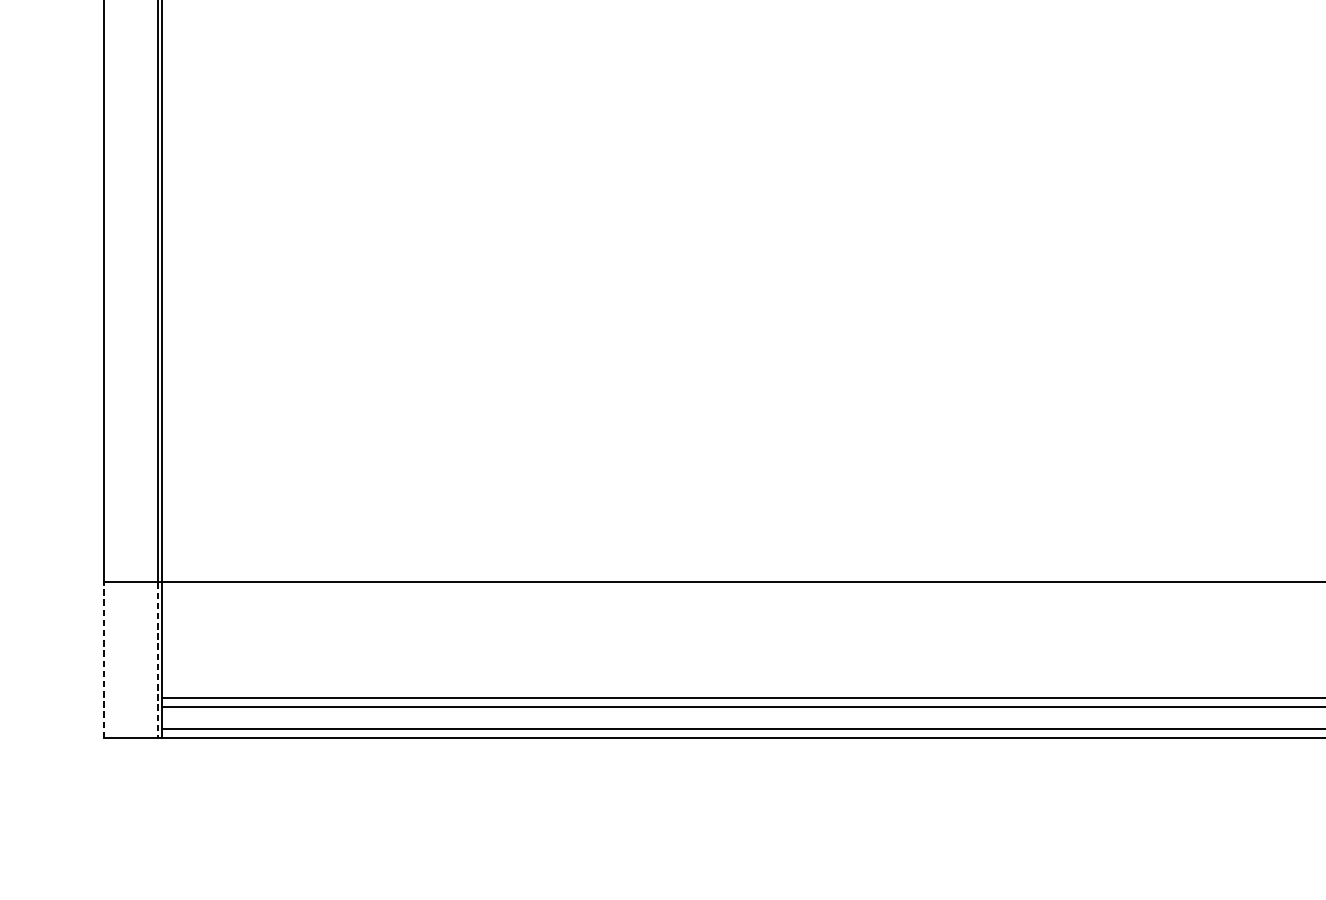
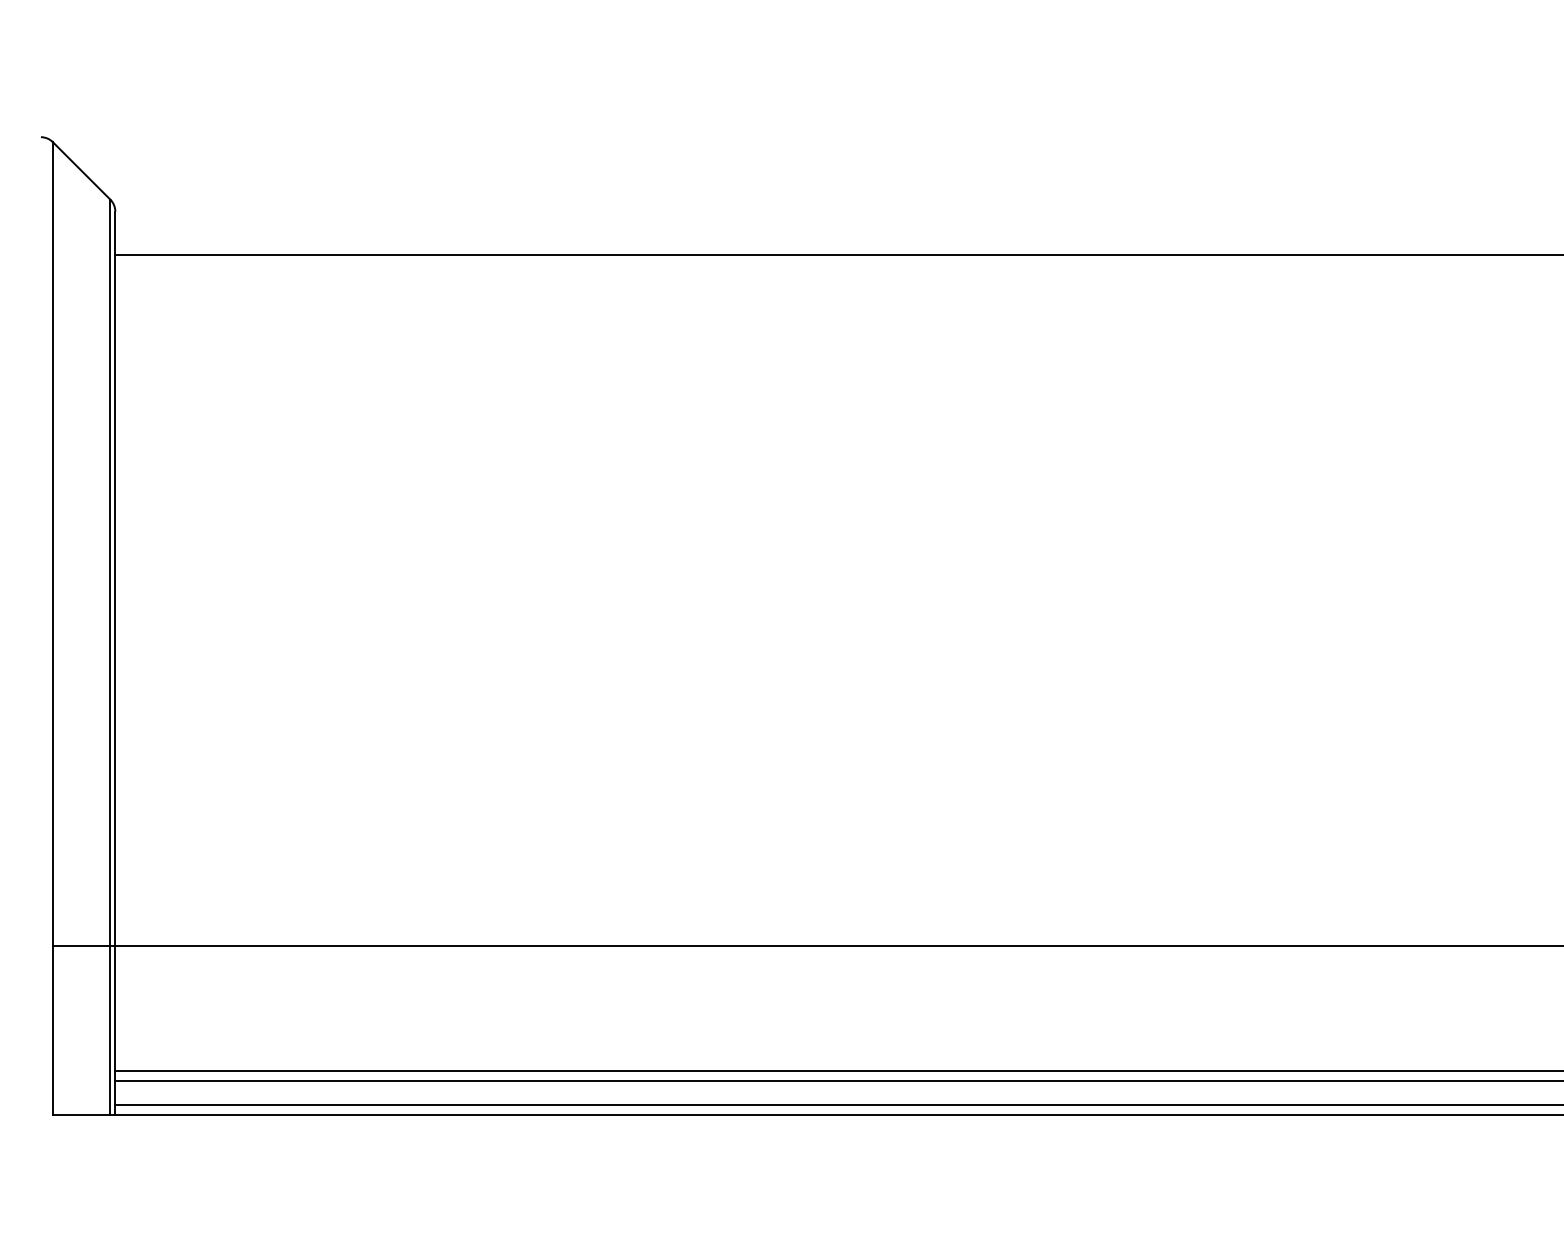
line: (104, 660) -> (52, 1030), dashed -> solid
line: (157, 661) -> (110, 1031), dashed -> solid

